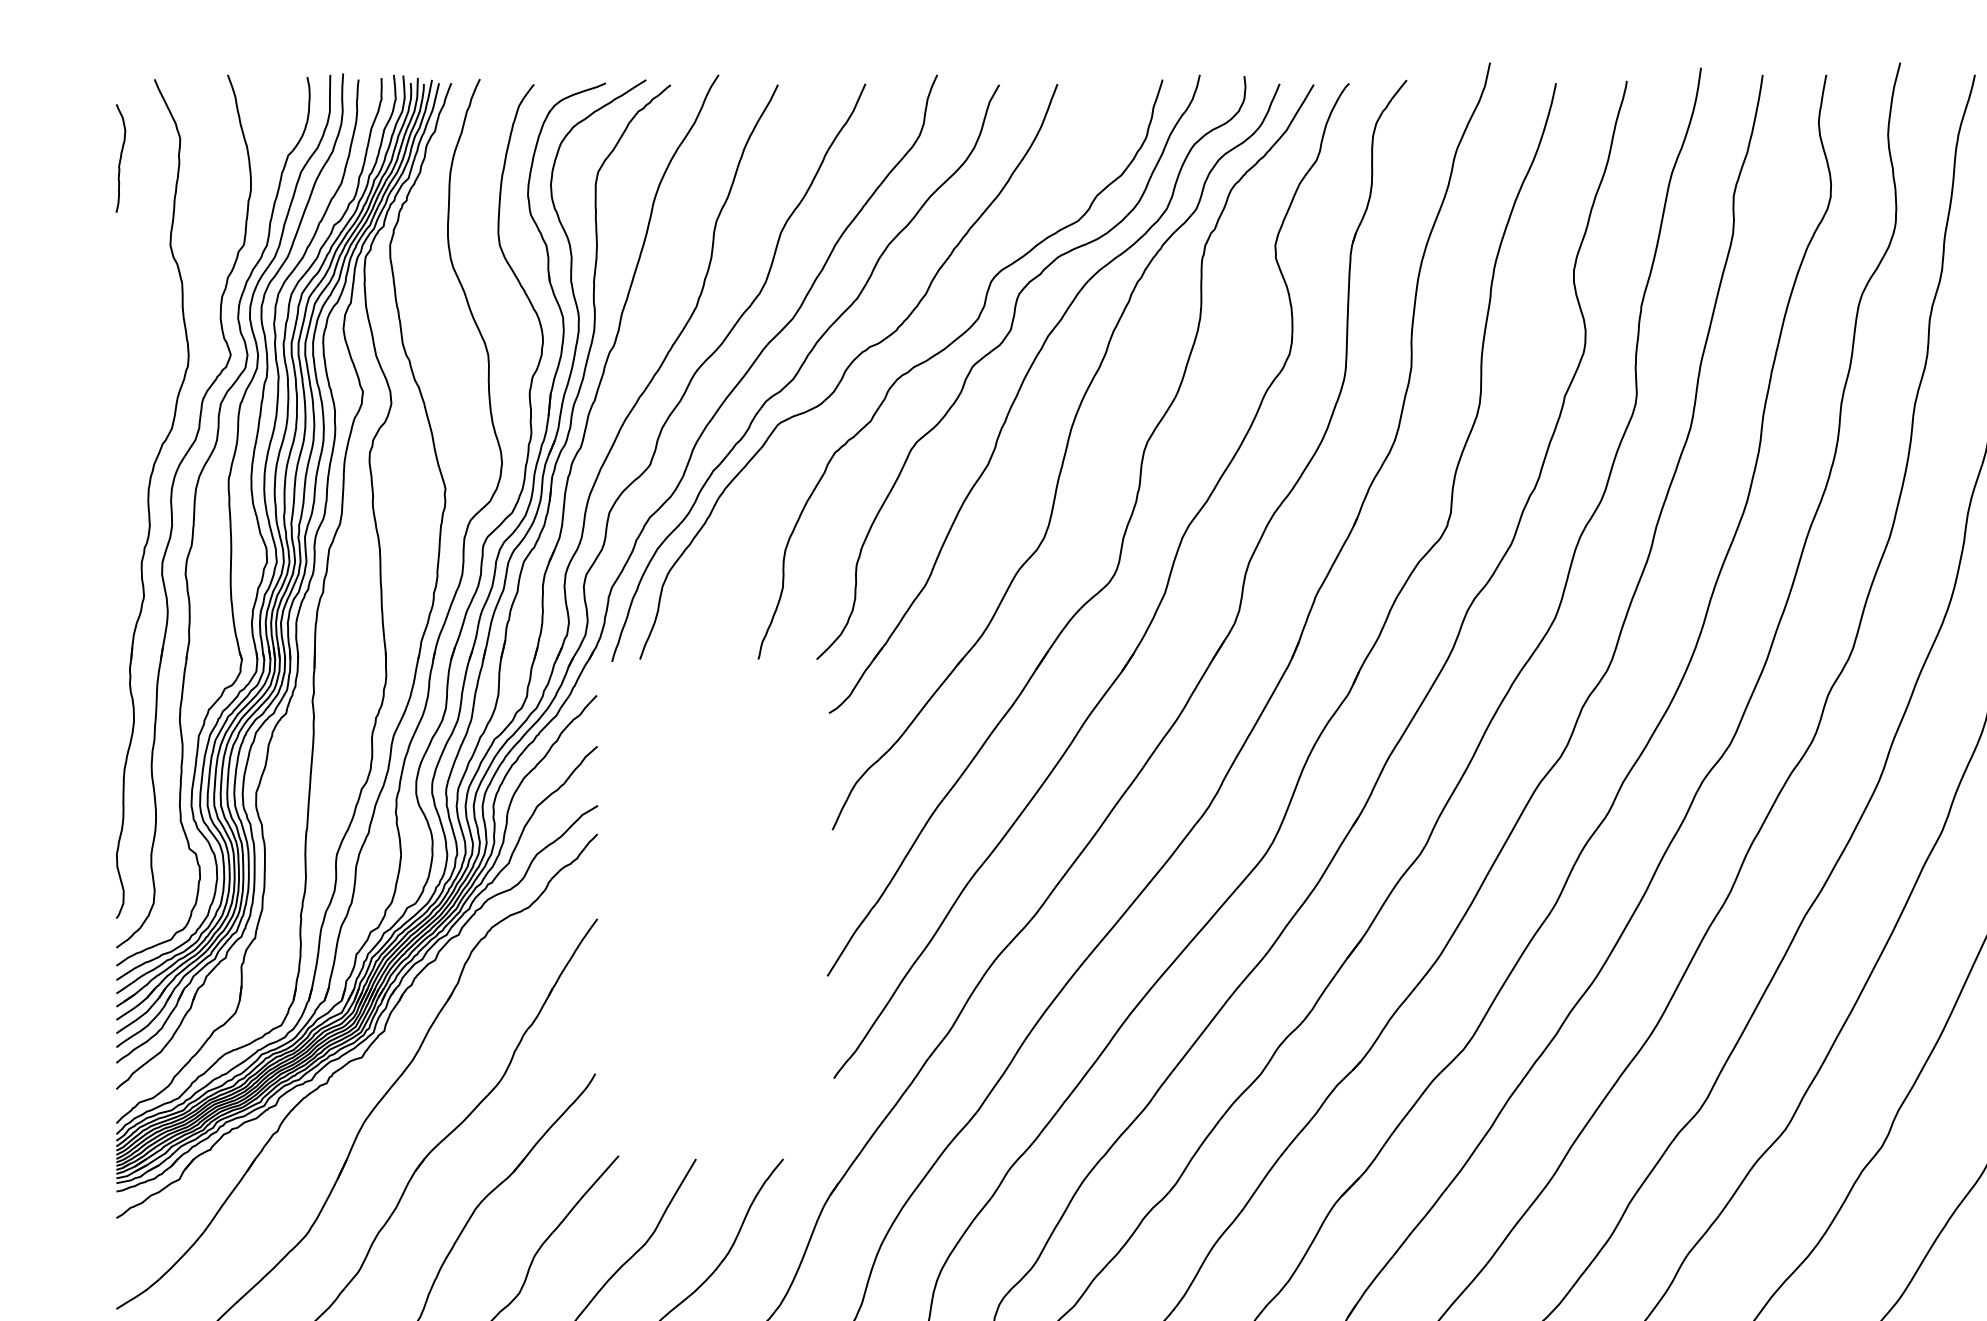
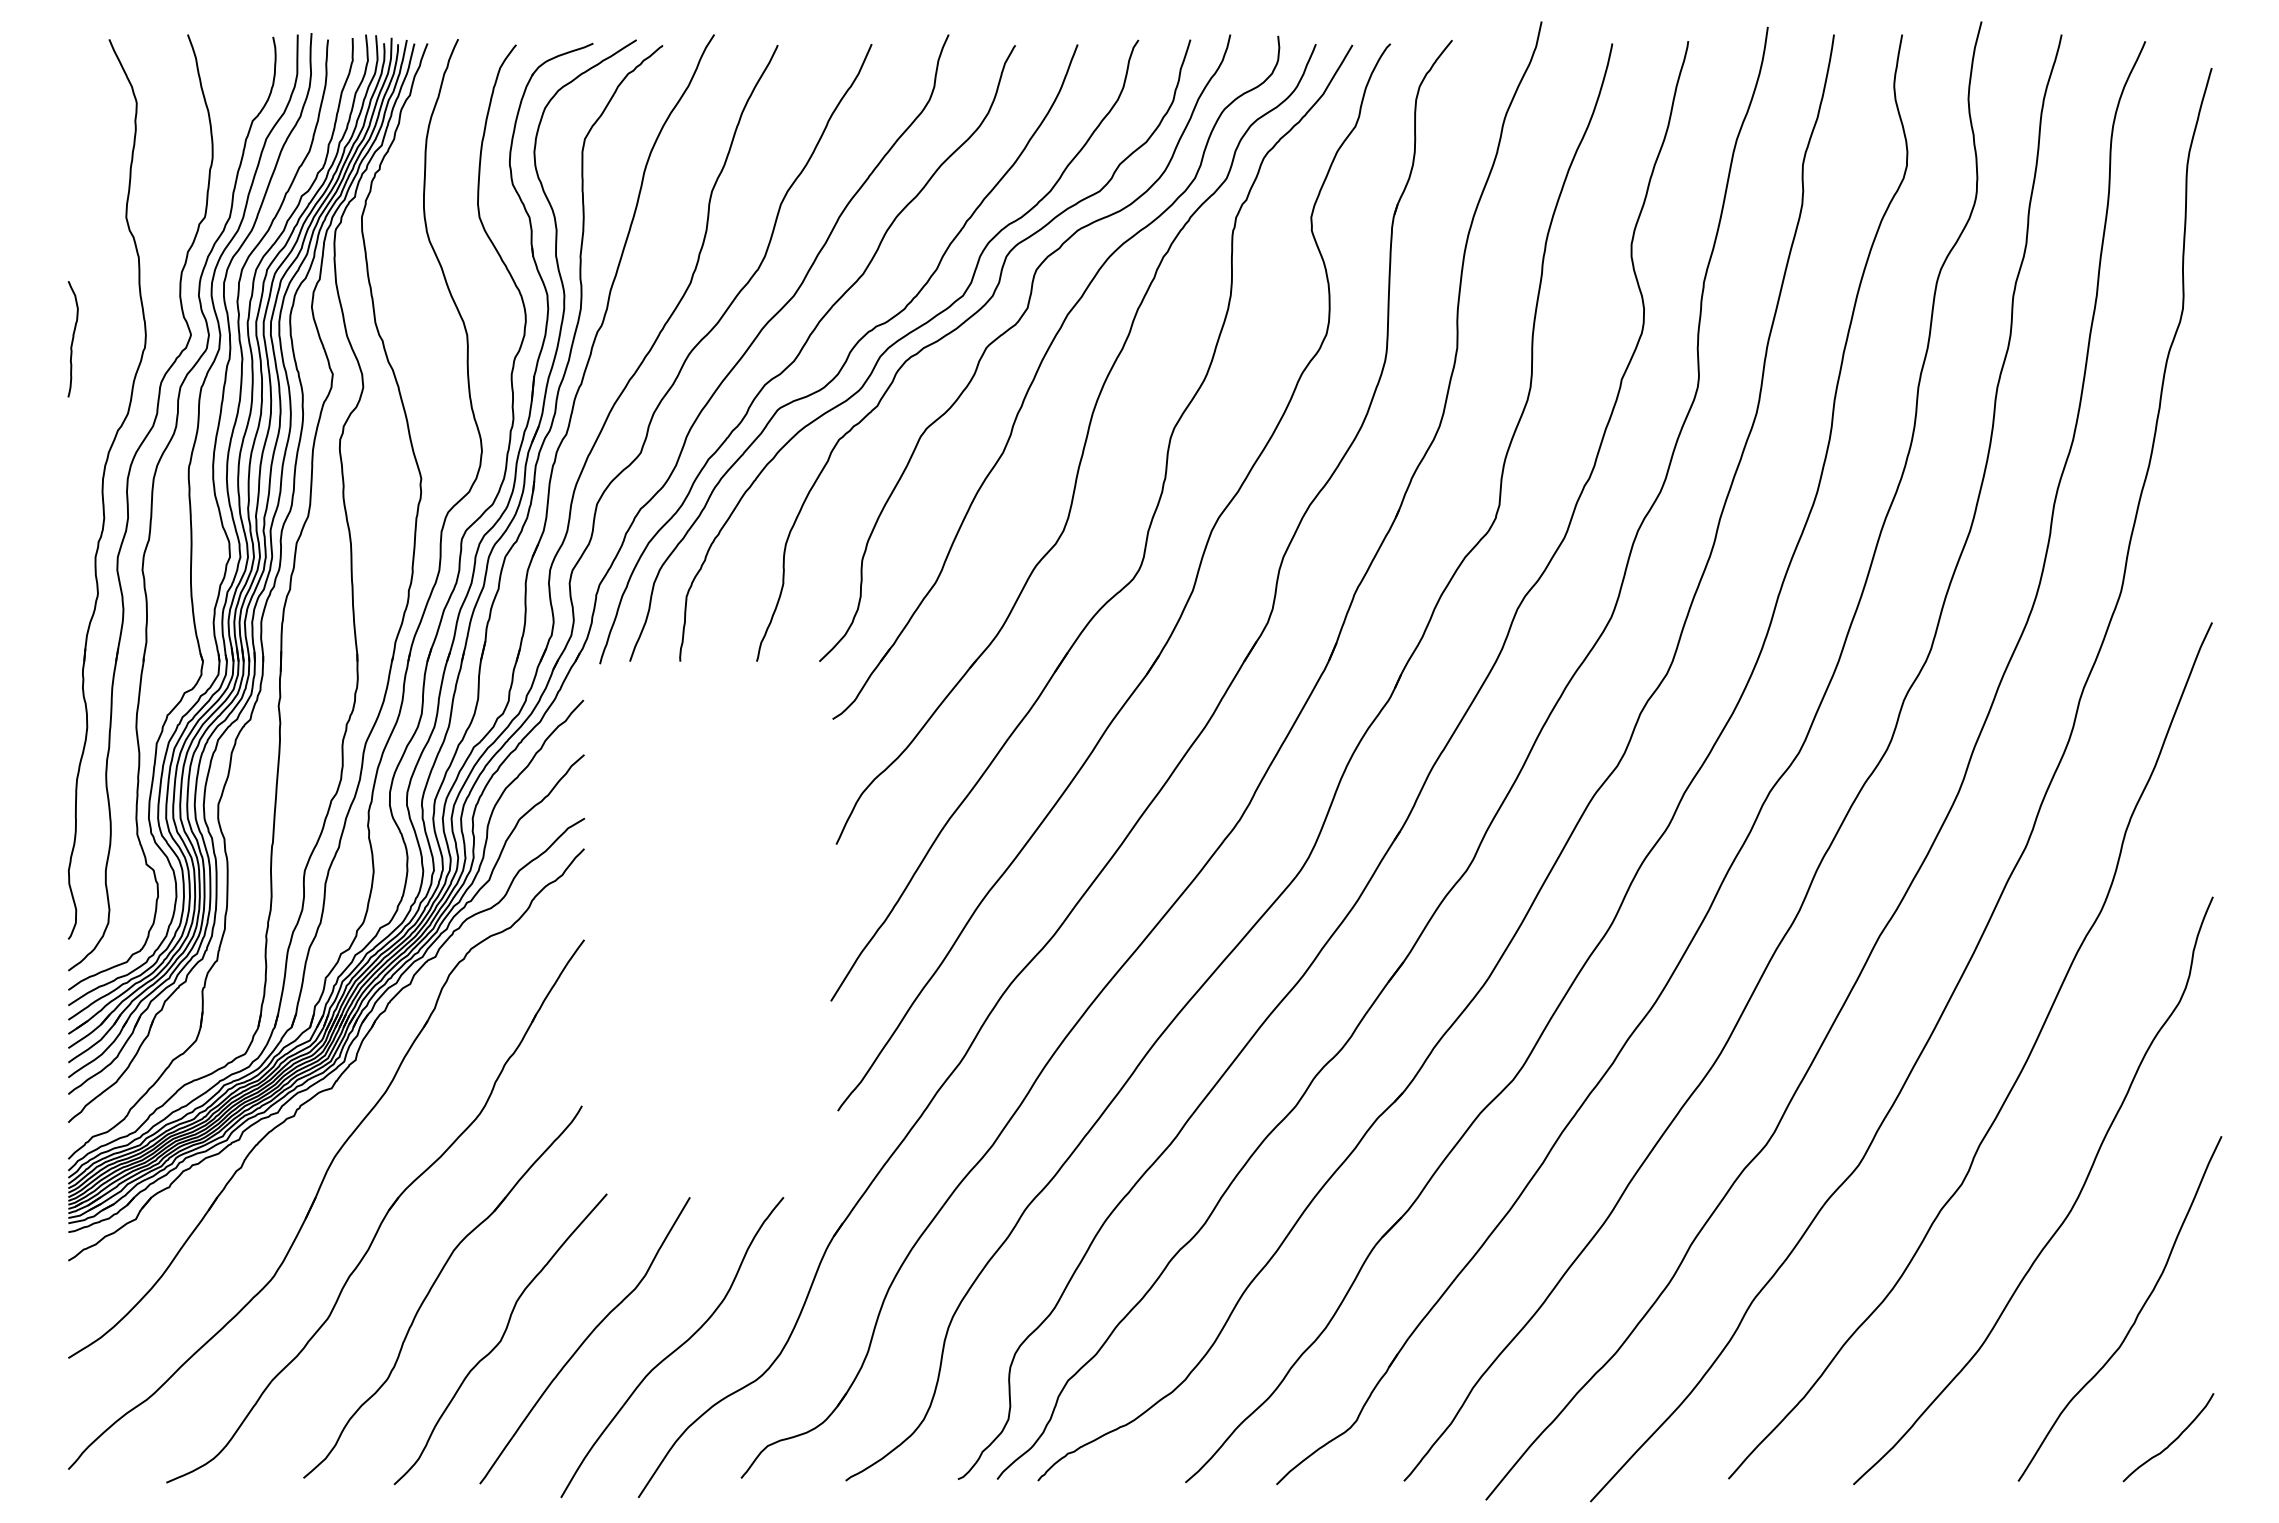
curve: (120, 158) -> (72, 339), moved
curve: (895, 358) -> (903, 338), added

